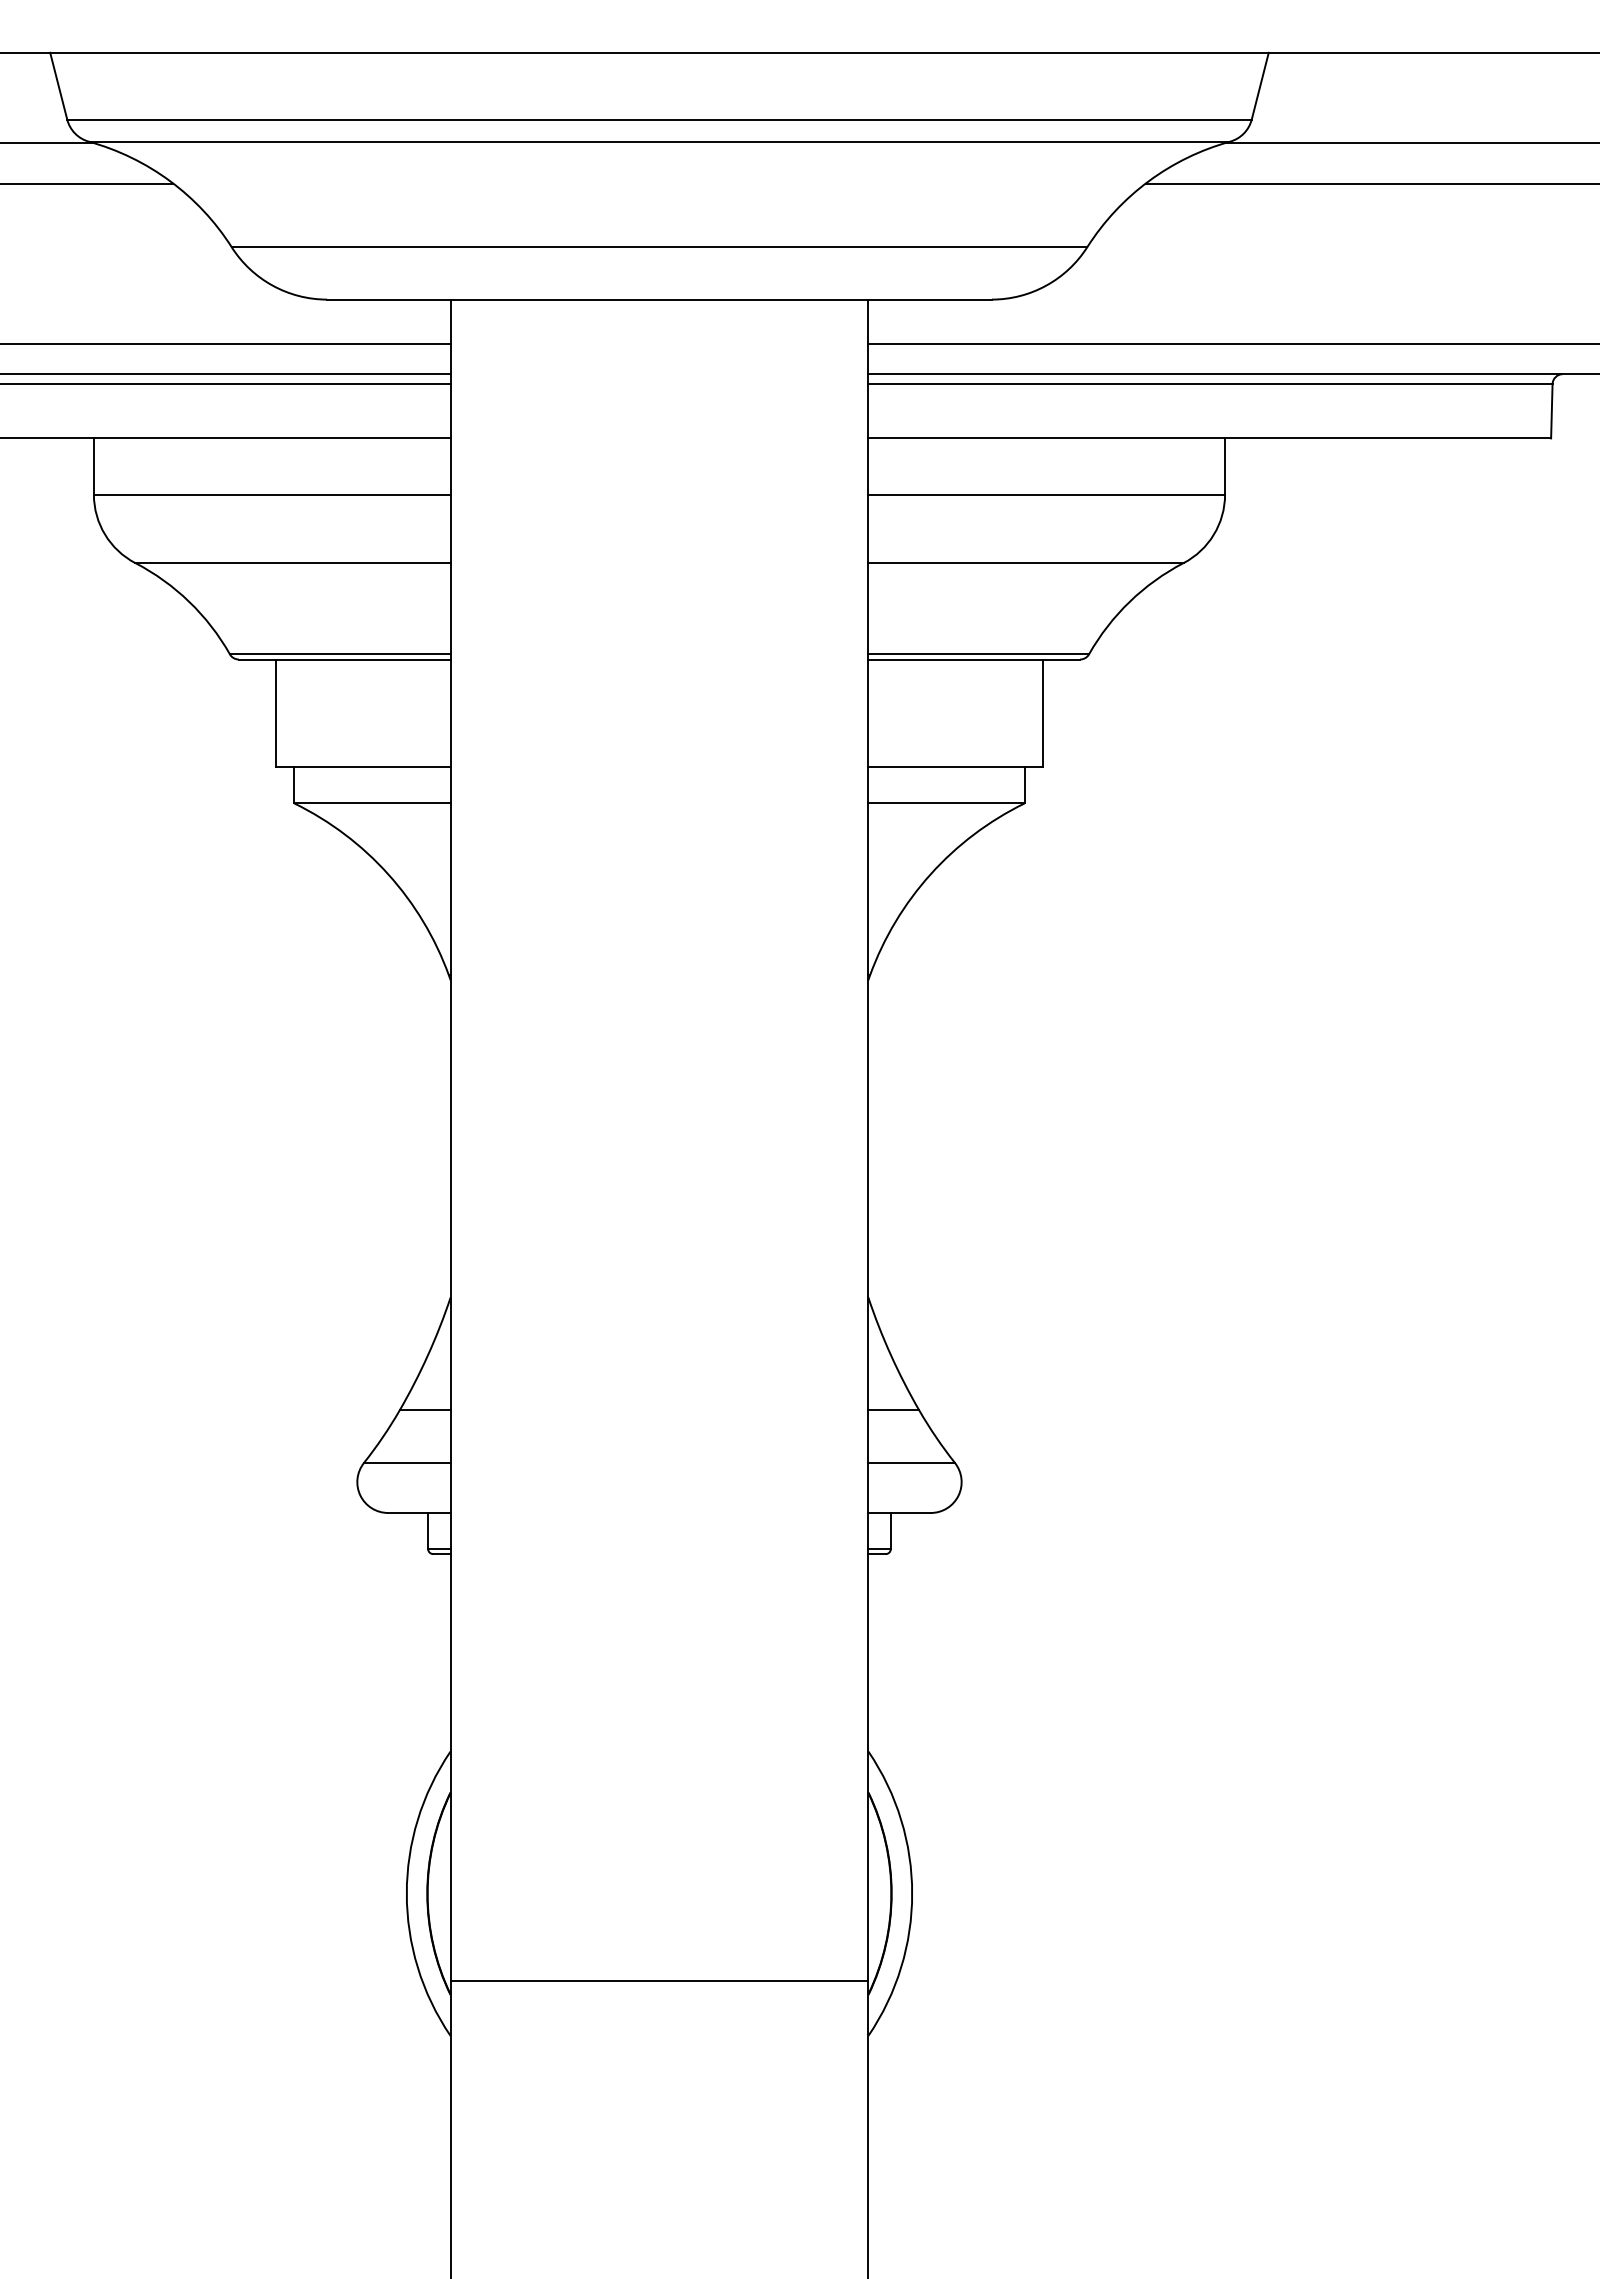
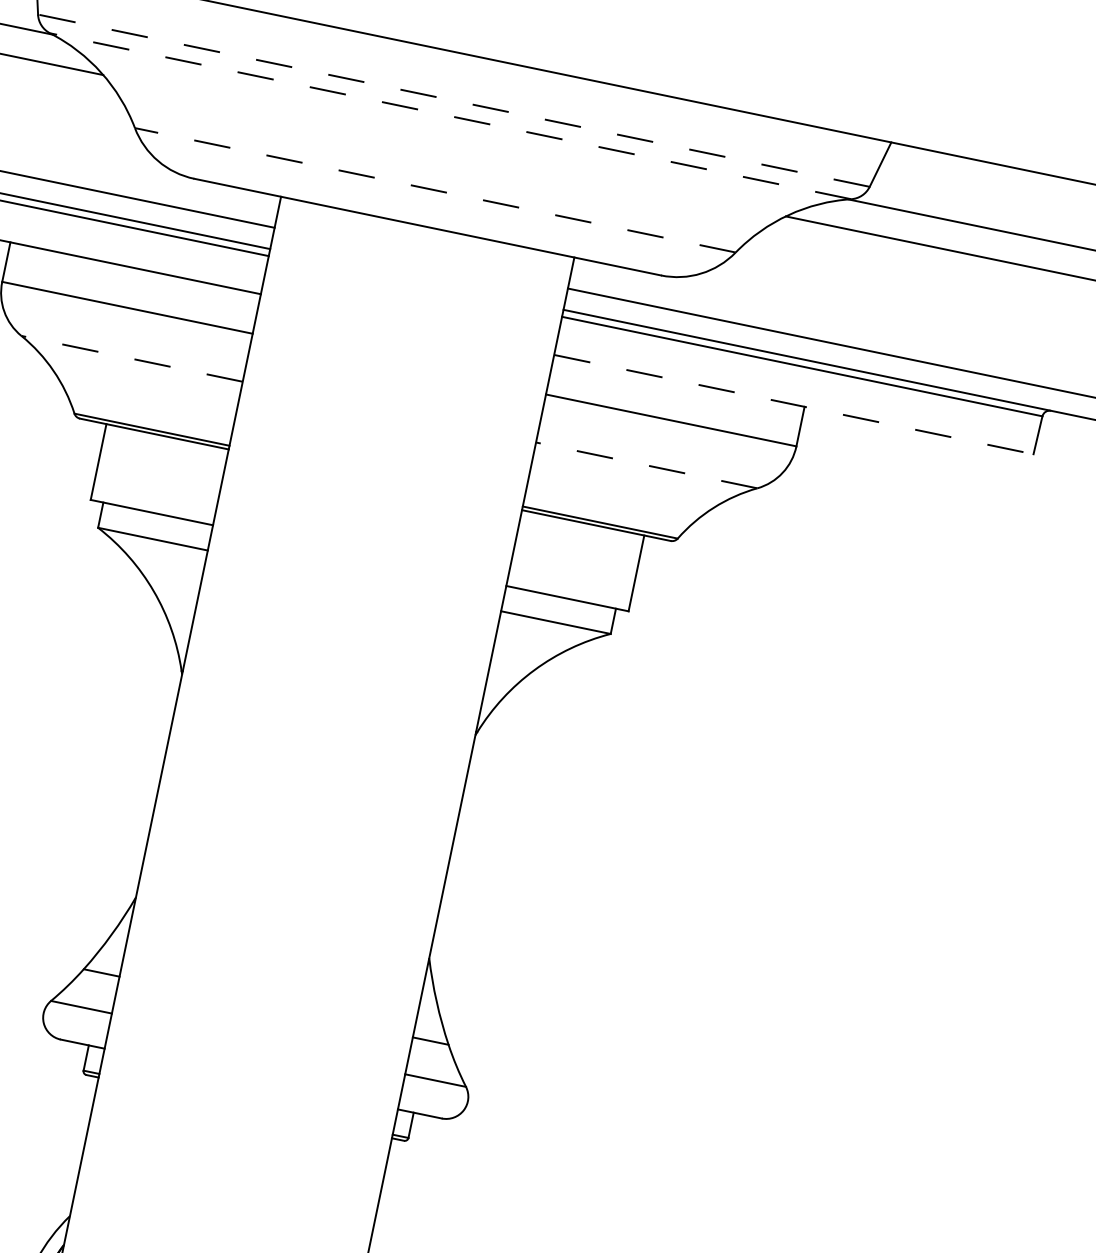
line: (659, 119) -> (453, 100), solid -> dashed
line: (659, 141) -> (450, 116), solid -> dashed
line: (659, 247) -> (435, 190), solid -> dashed
line: (1210, 438) -> (794, 404), solid -> dashed
line: (293, 563) -> (132, 359), solid -> dashed
line: (1025, 563) -> (646, 465), solid -> dashed

